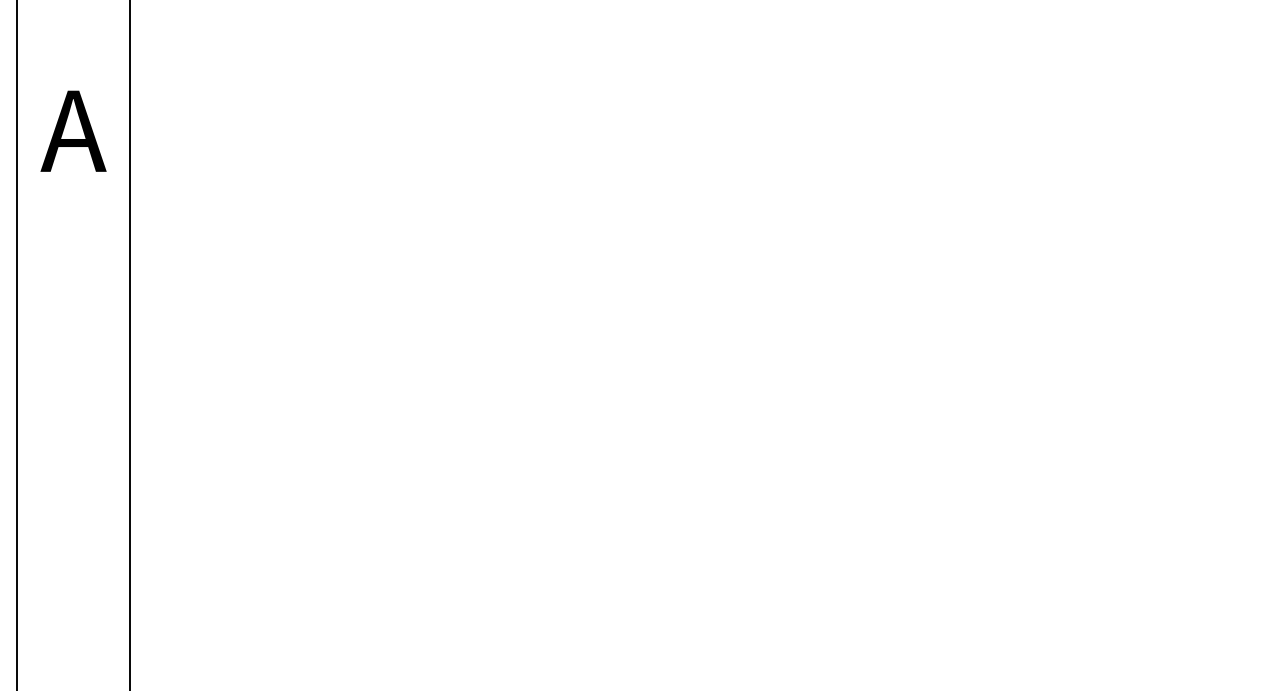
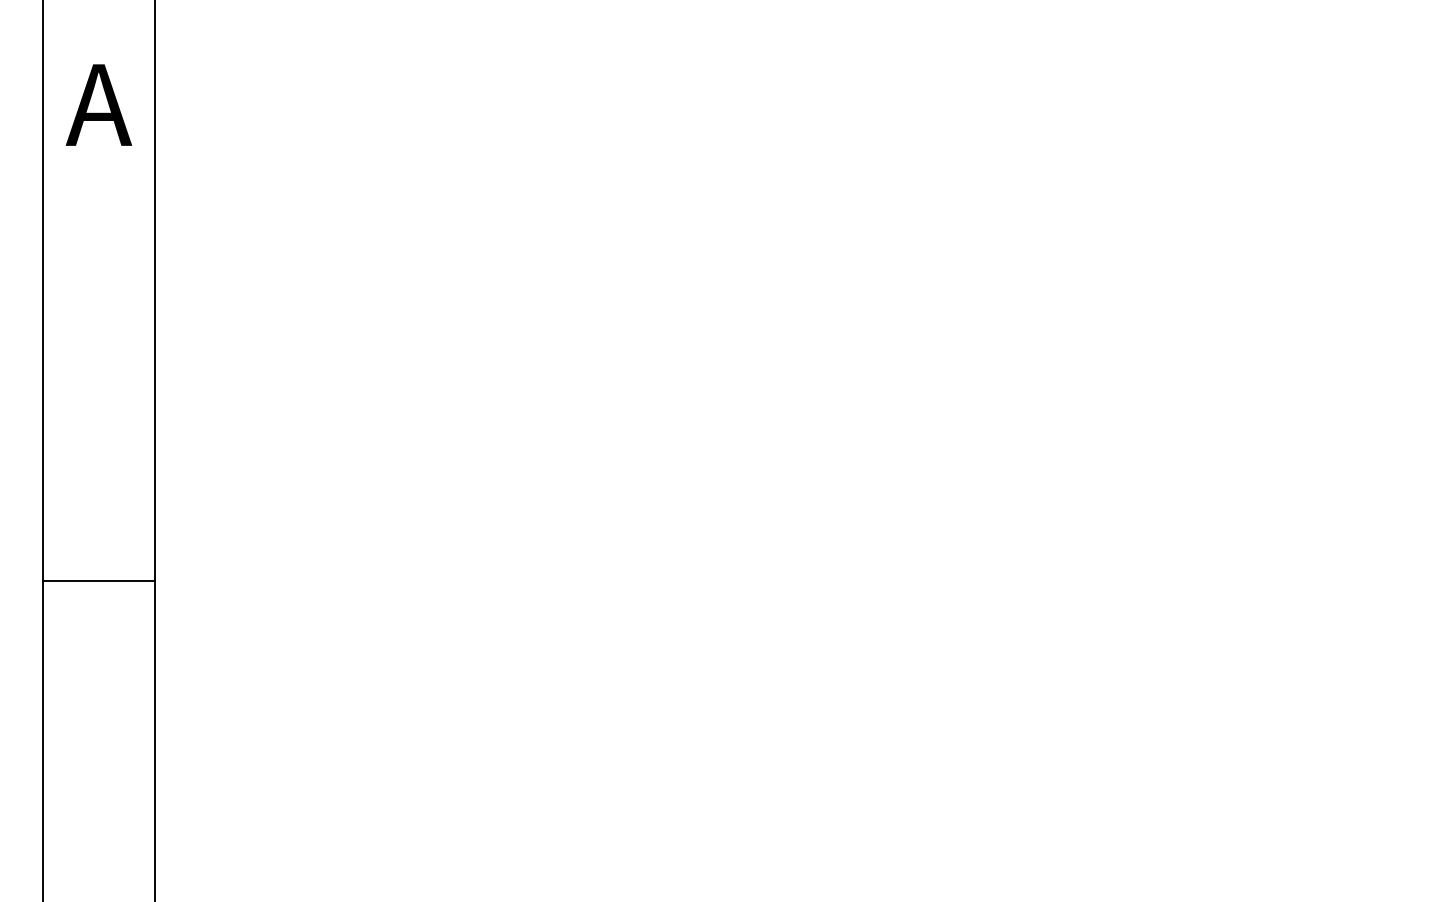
text: (73, 130) -> (98, 104), moved
line: (73, 572) -> (98, 580), added

